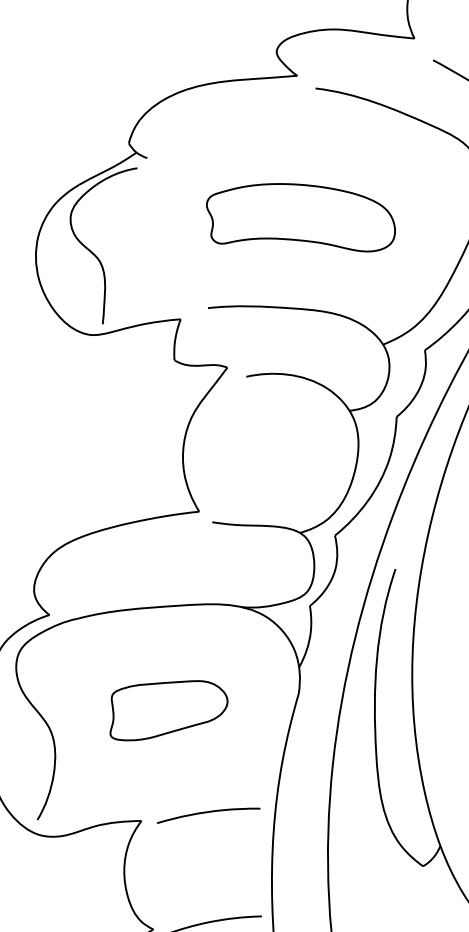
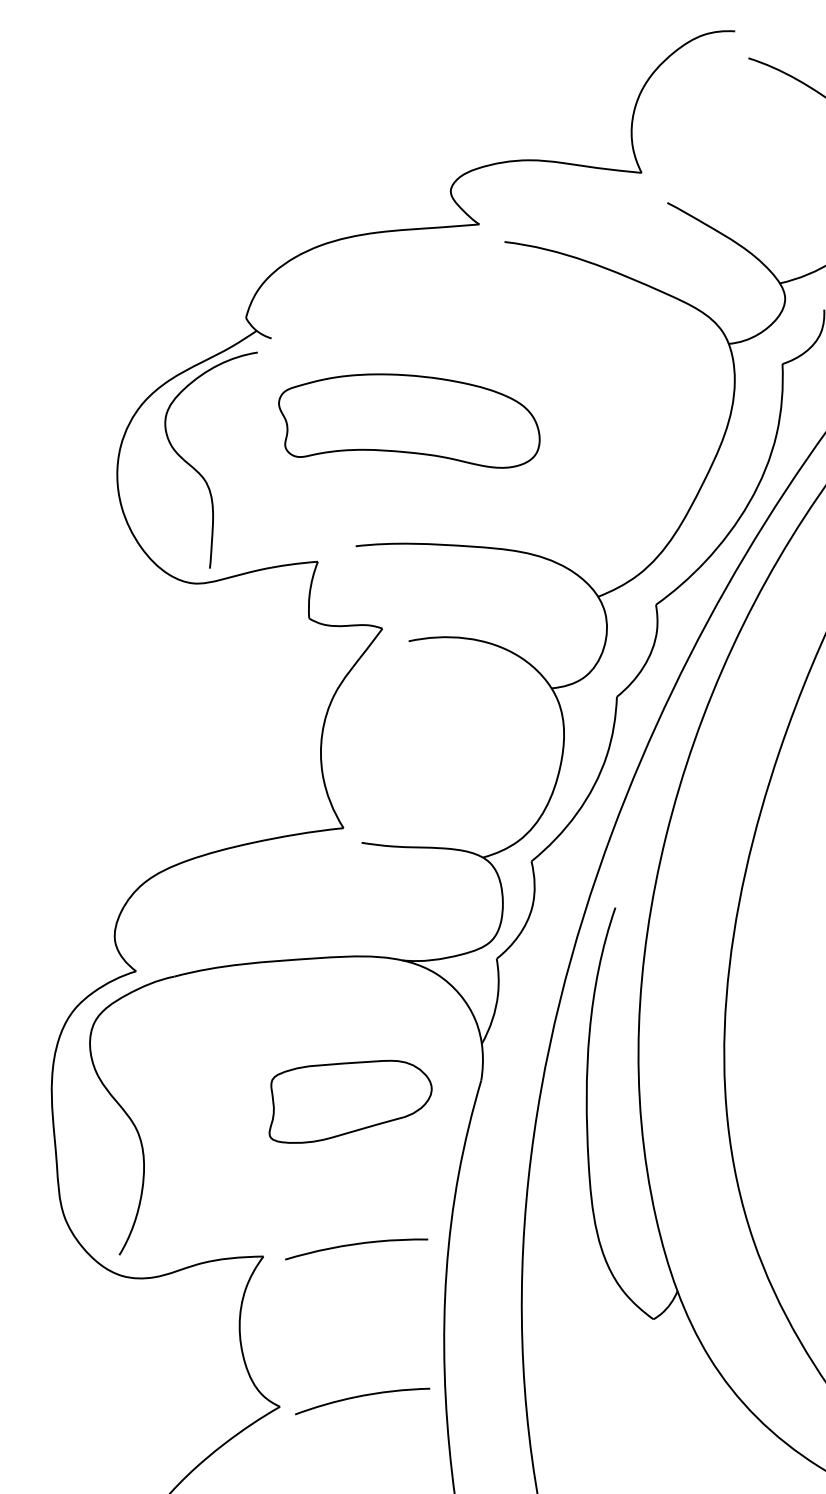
part: (301, 217) -> (409, 420), moved
part: (168, 710) -> (350, 1101), moved

